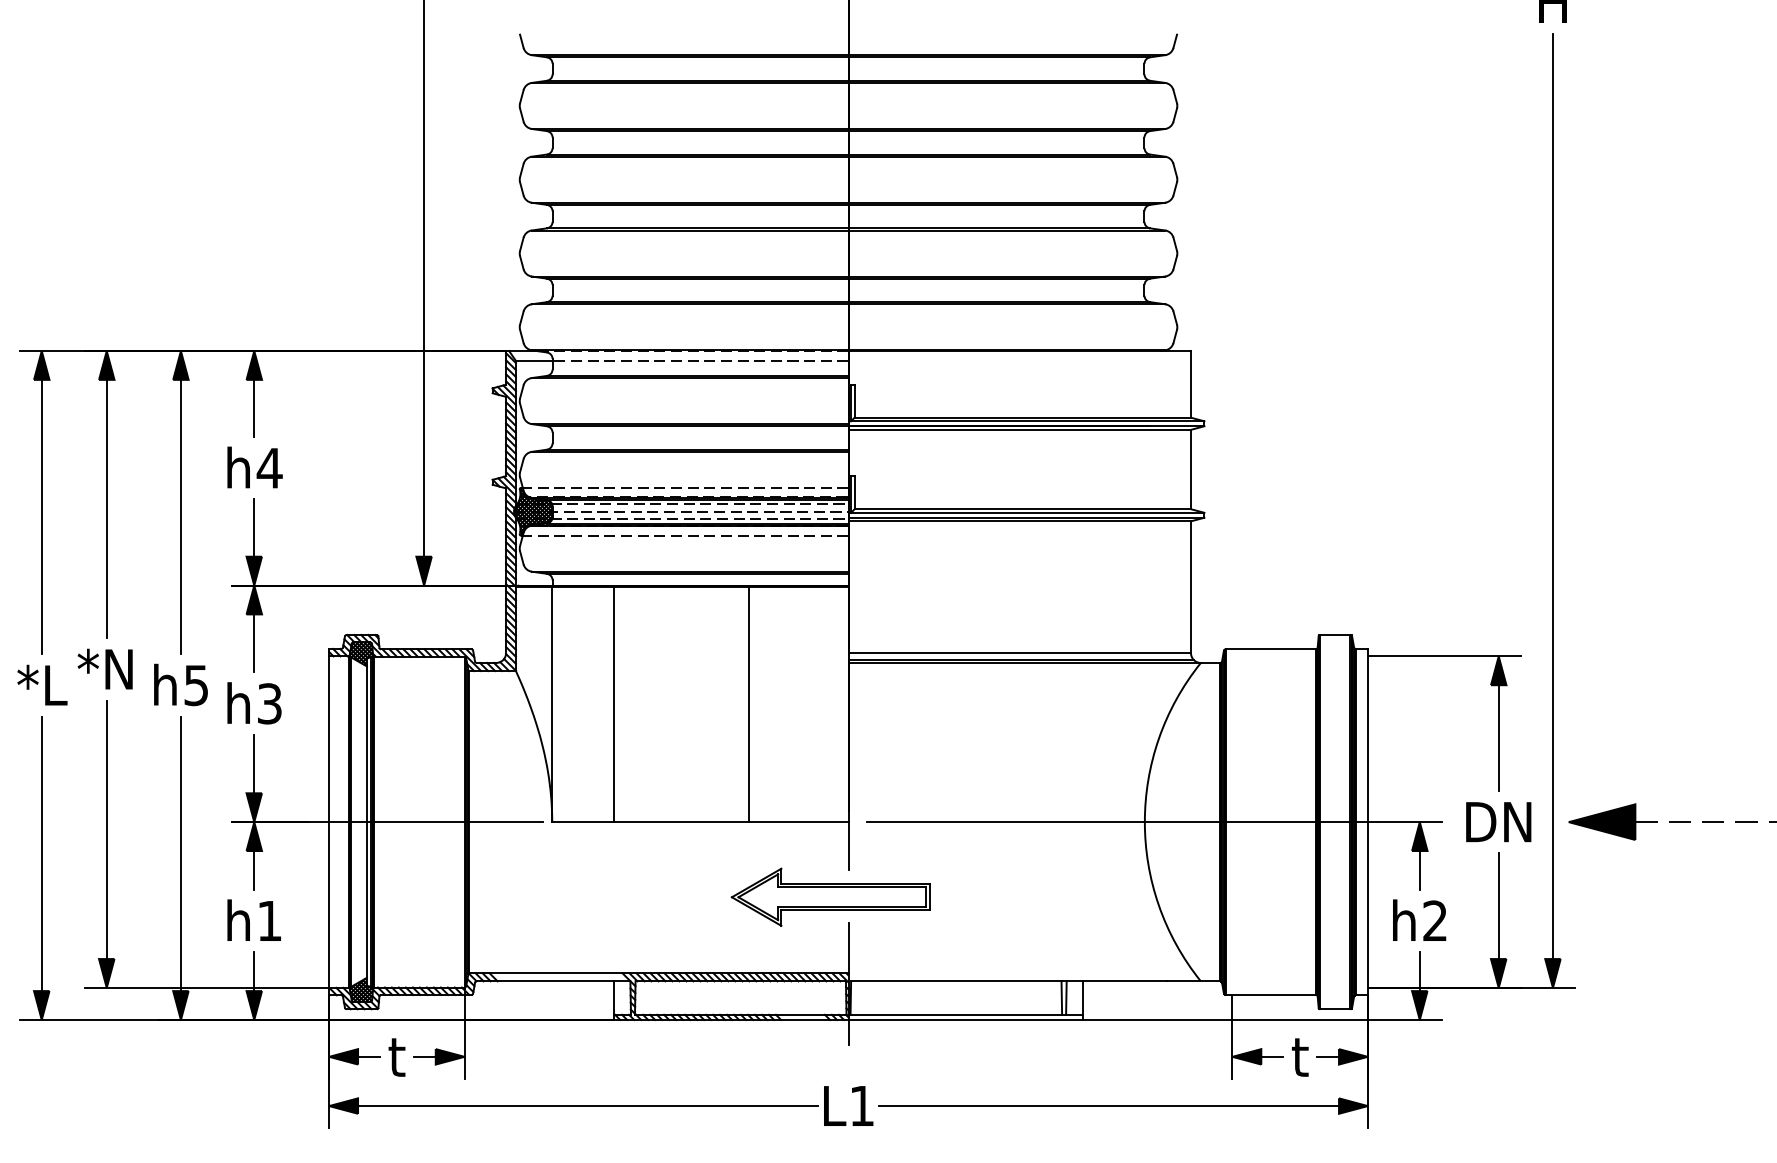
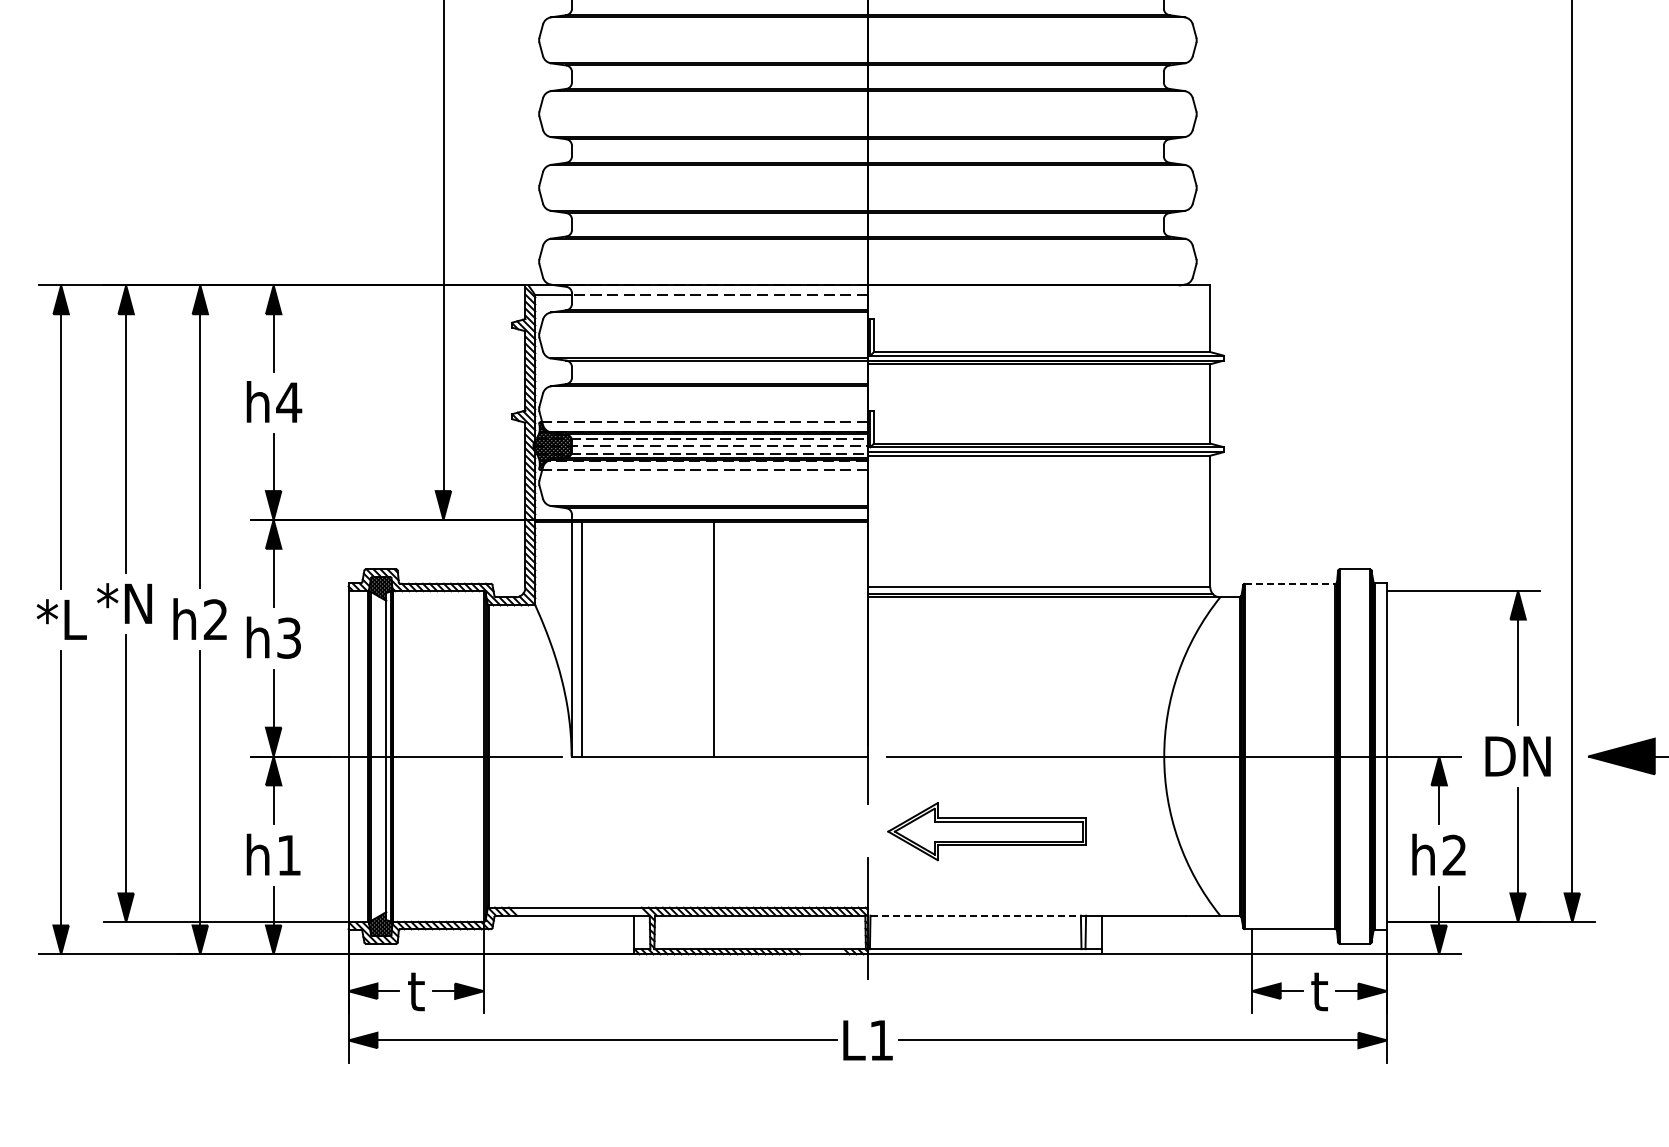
line: (1271, 649) -> (1290, 583), solid -> dashed
text: (195, 685) -> (214, 619), h5 -> h2
line: (614, 704) -> (581, 638), moved
line: (749, 704) -> (714, 638), moved
part: (830, 896) -> (986, 830), moved
line: (956, 981) -> (975, 915), solid -> dashed

